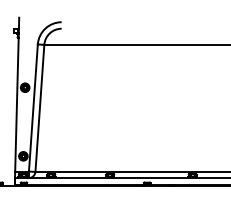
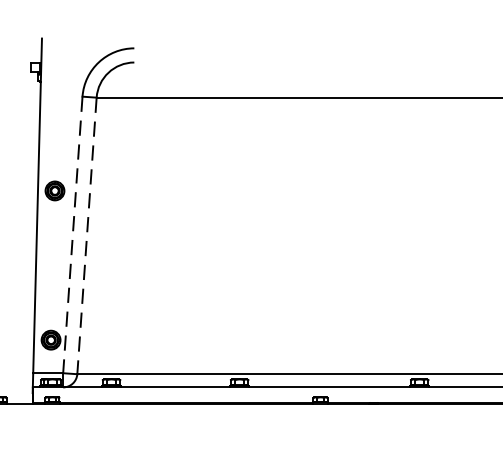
line: (33, 107) -> (73, 233), solid -> dashed
line: (39, 108) -> (86, 236), solid -> dashed

